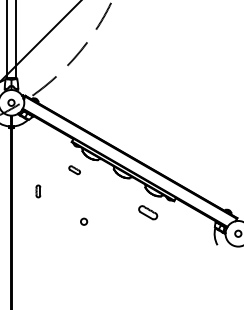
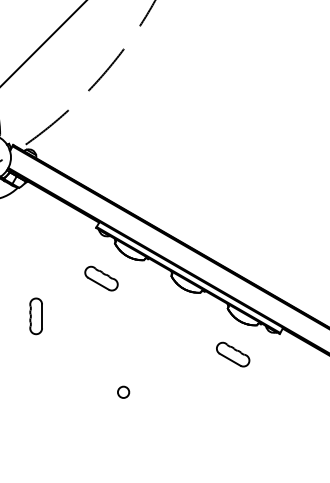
part: (74, 169) -> (100, 277), size x1.67
part: (38, 191) -> (36, 316), size x1.67
circle: (84, 221) -> (124, 391), moved

